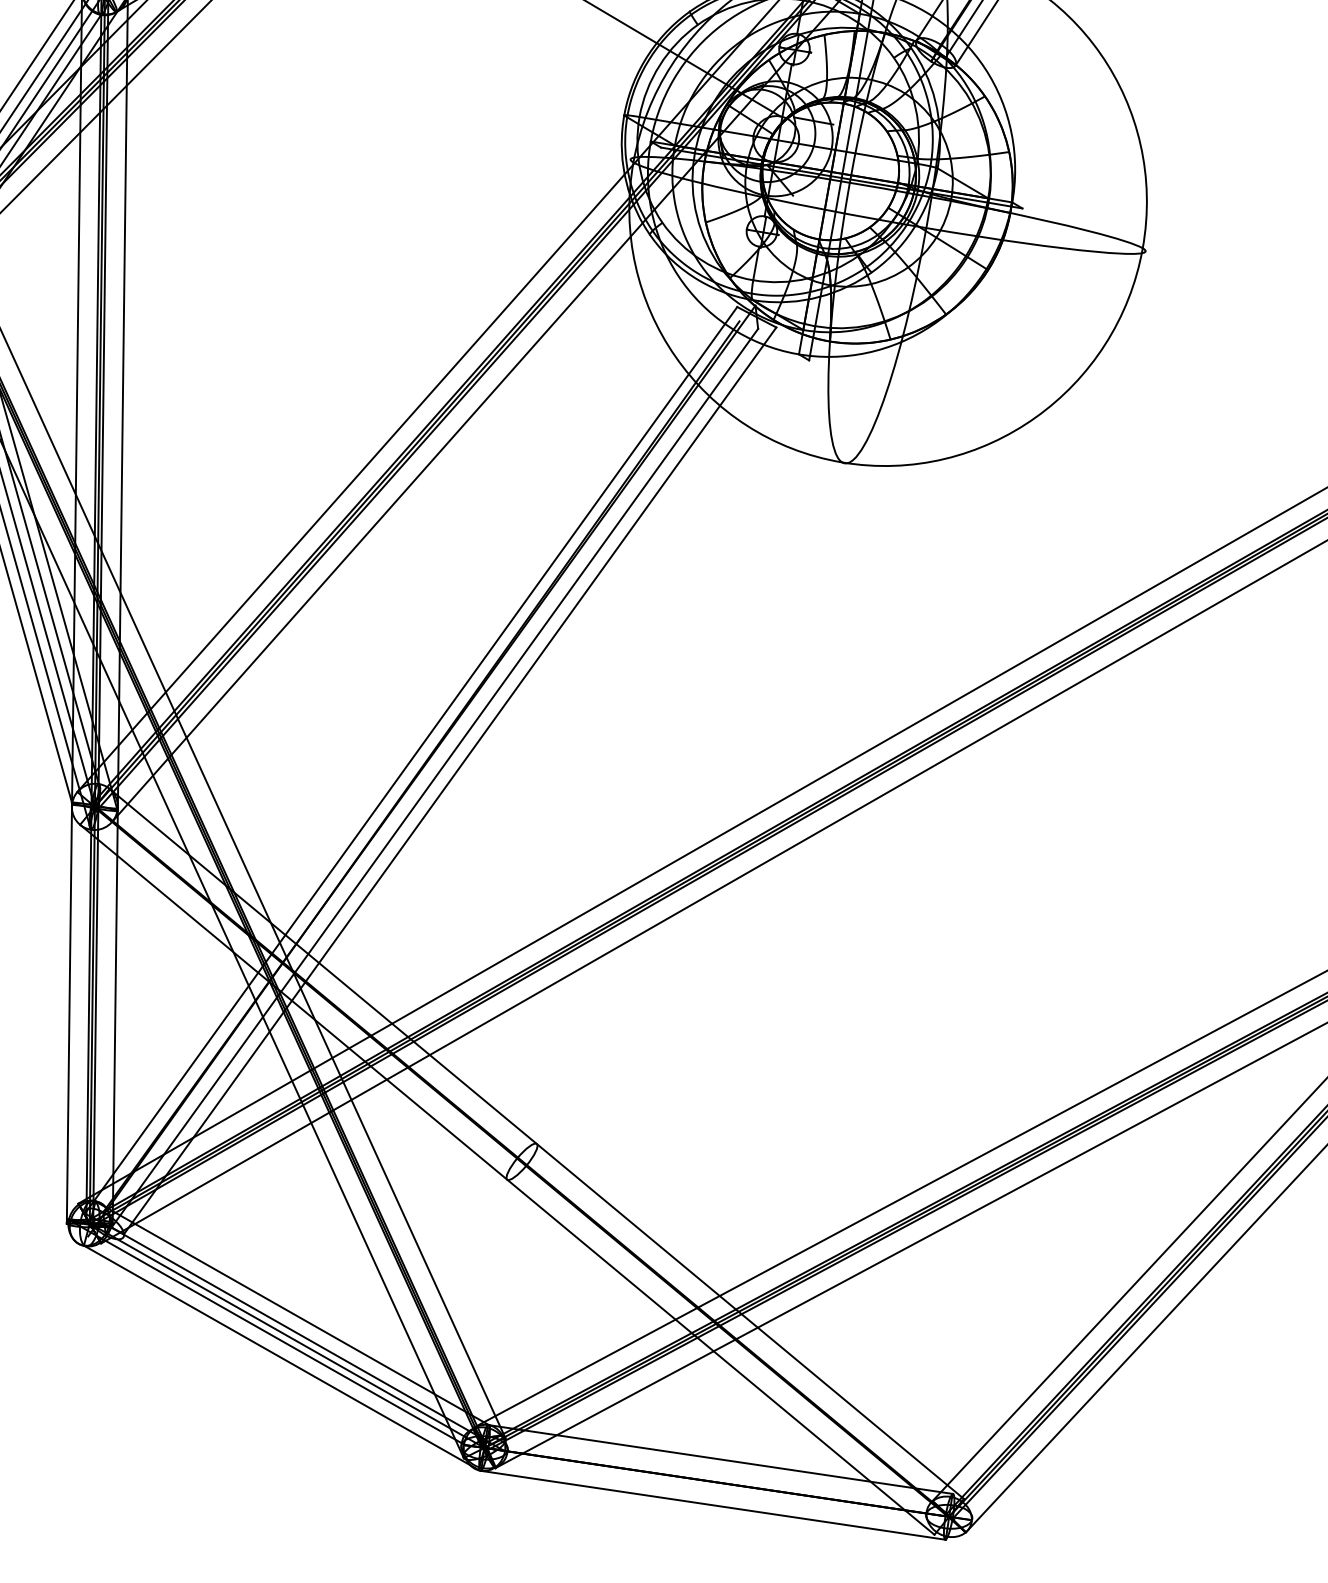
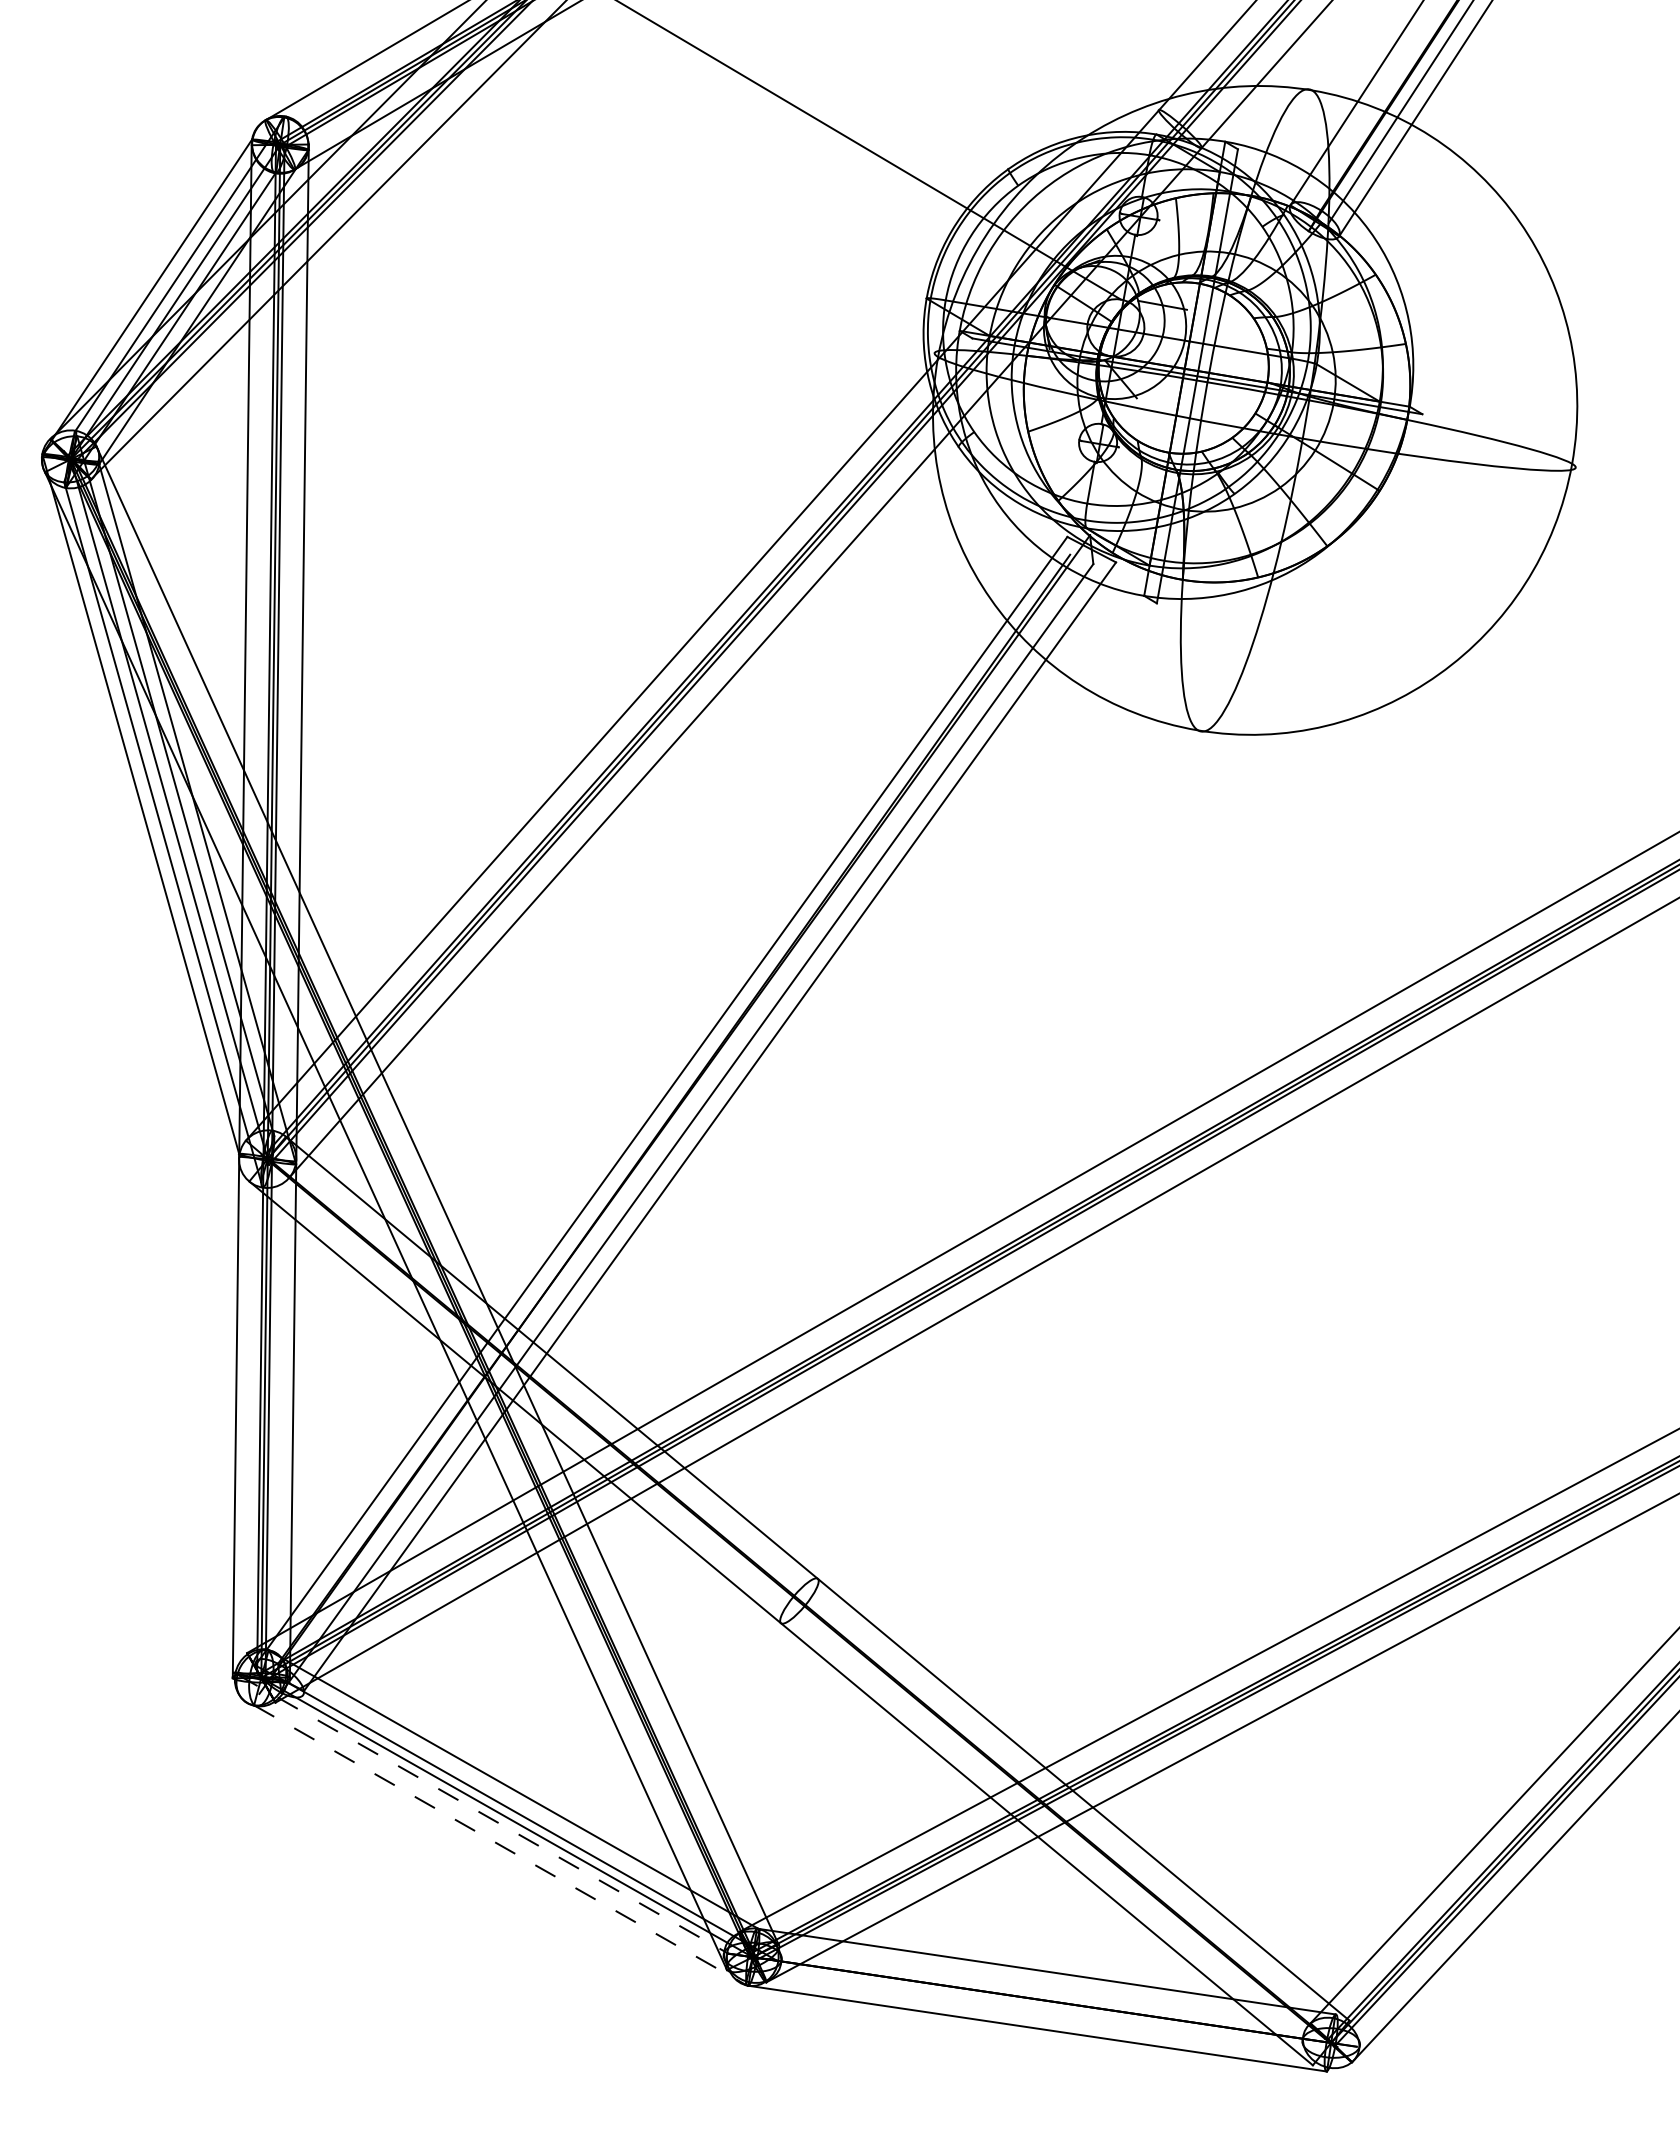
line: (268, 1333) -> (483, 1814), solid -> dashed
line: (281, 1358) -> (499, 1845), solid -> dashed

